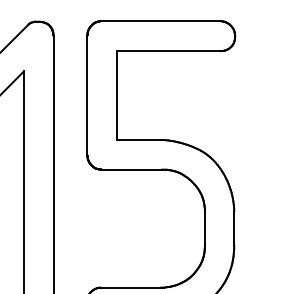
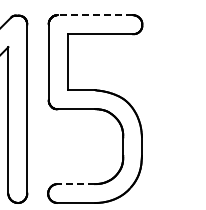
line: (161, 21) -> (95, 15), solid -> dashed
line: (131, 288) -> (76, 184), solid -> dashed

